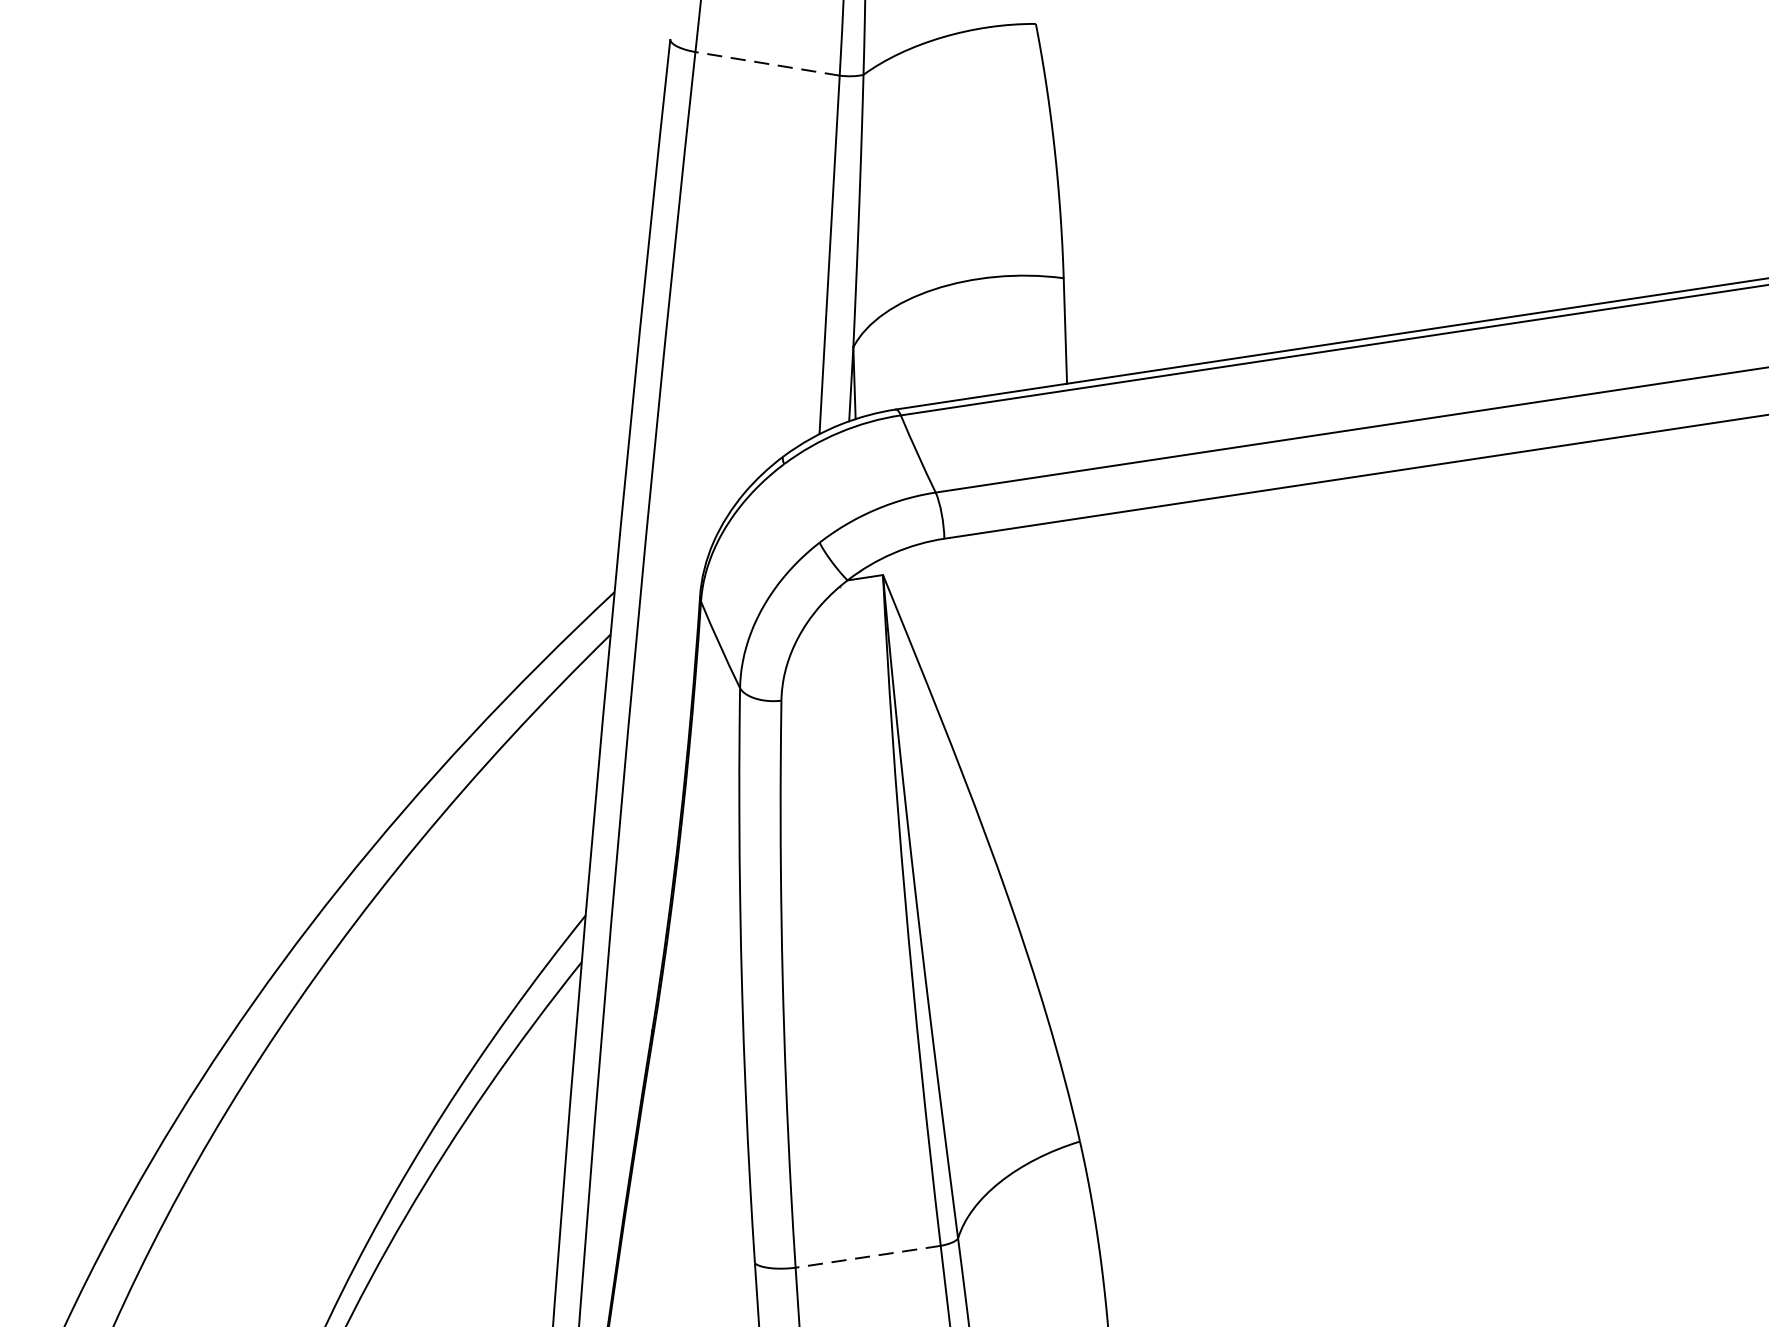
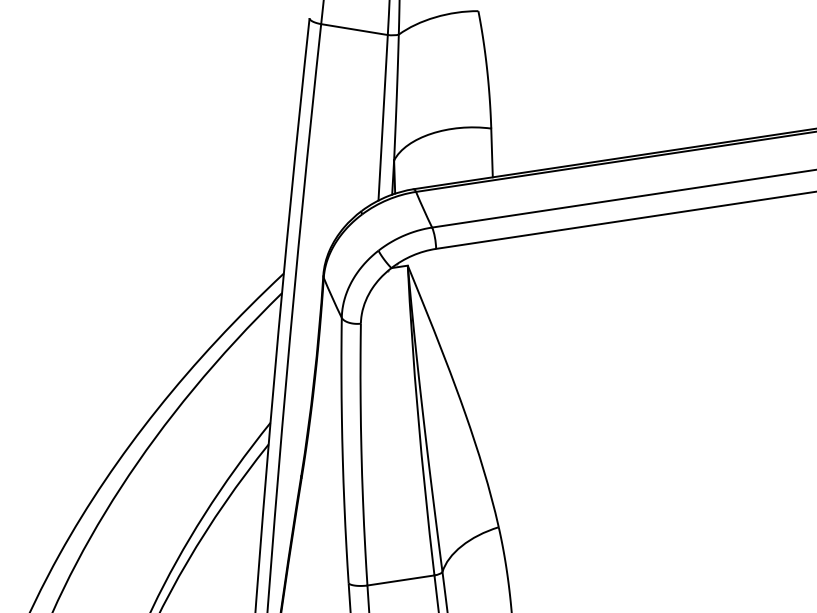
line: (767, 63) -> (354, 29), dashed -> solid
line: (867, 1256) -> (400, 580), dashed -> solid

